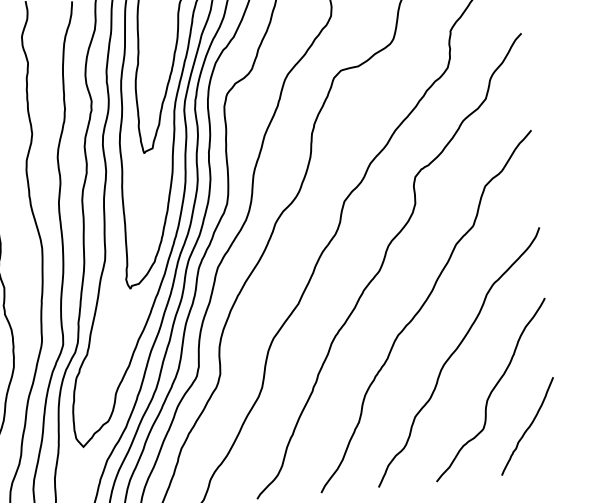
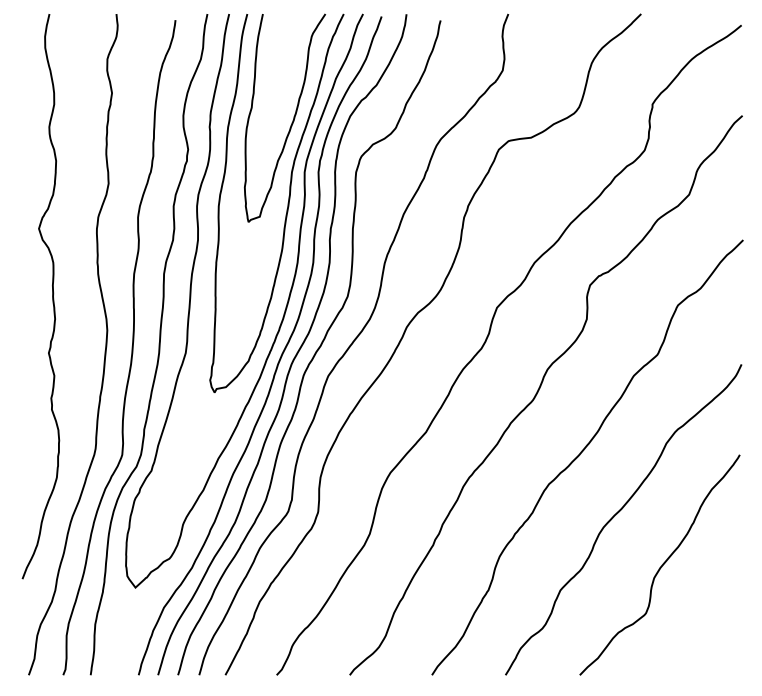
curve: (528, 426) -> (703, 616), removed

